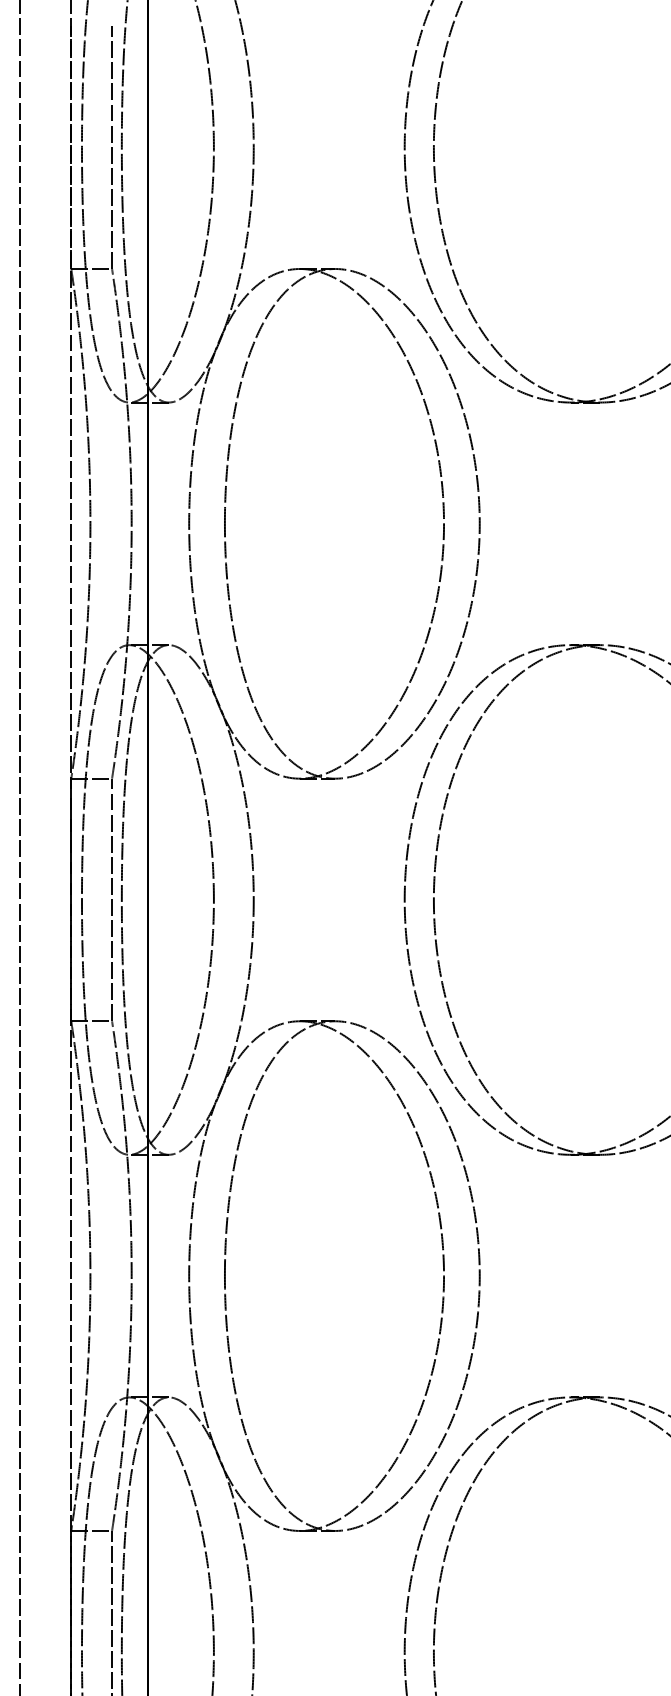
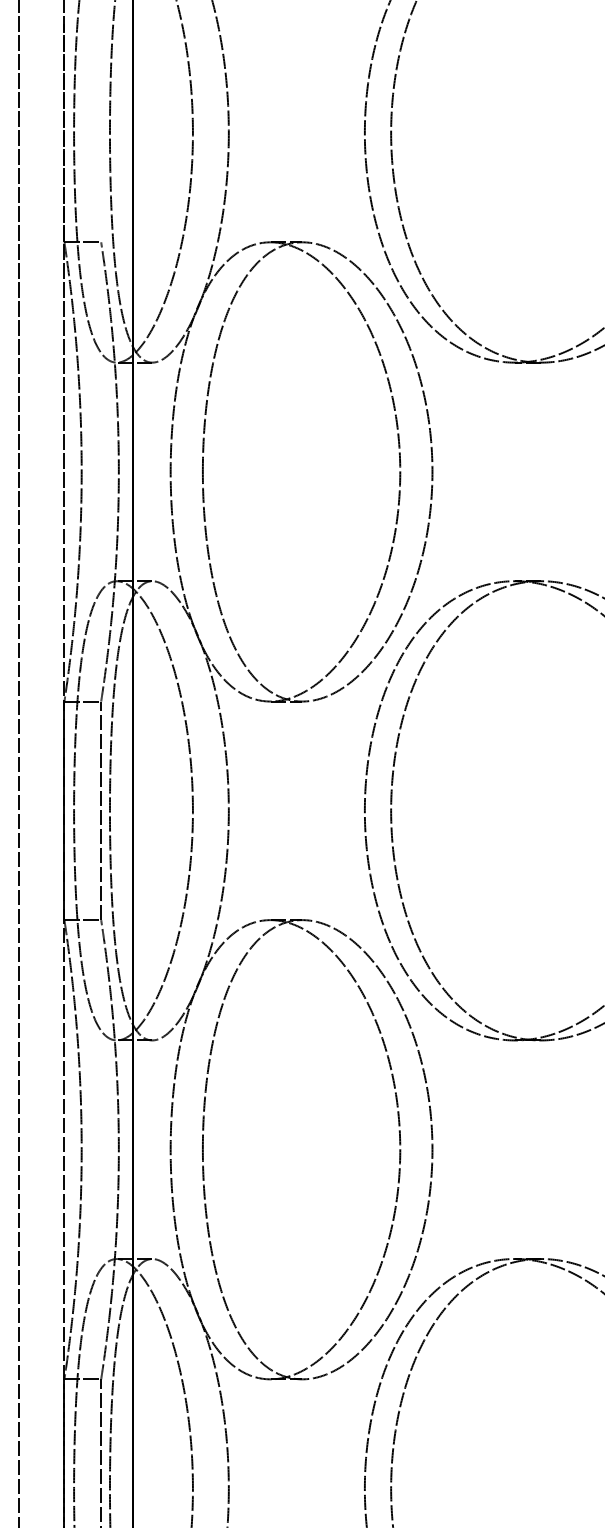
line: (112, 147) -> (101, 132), removed

